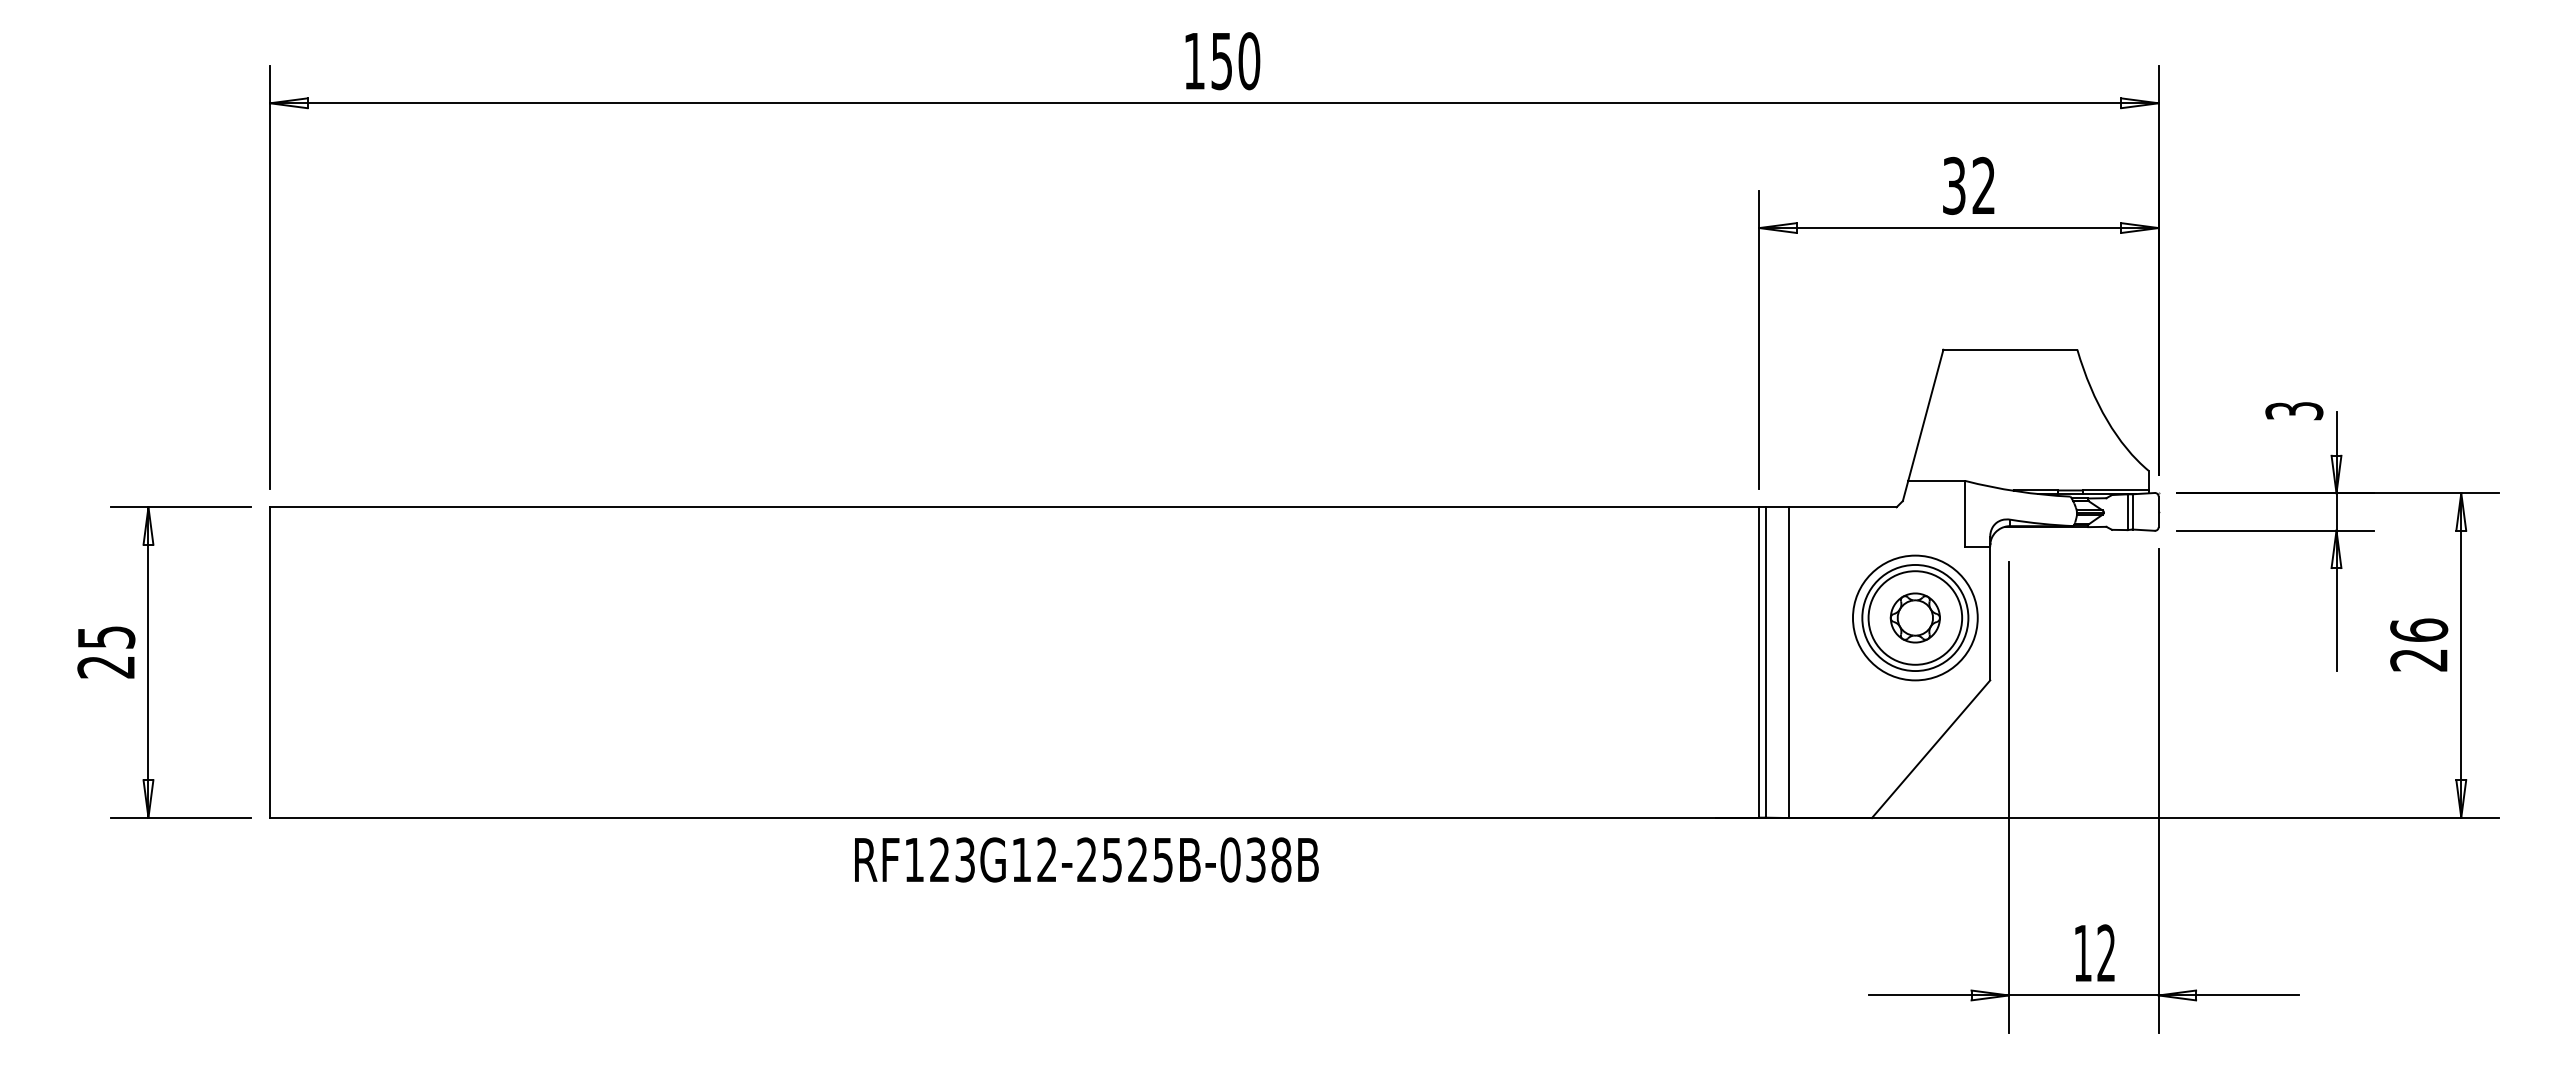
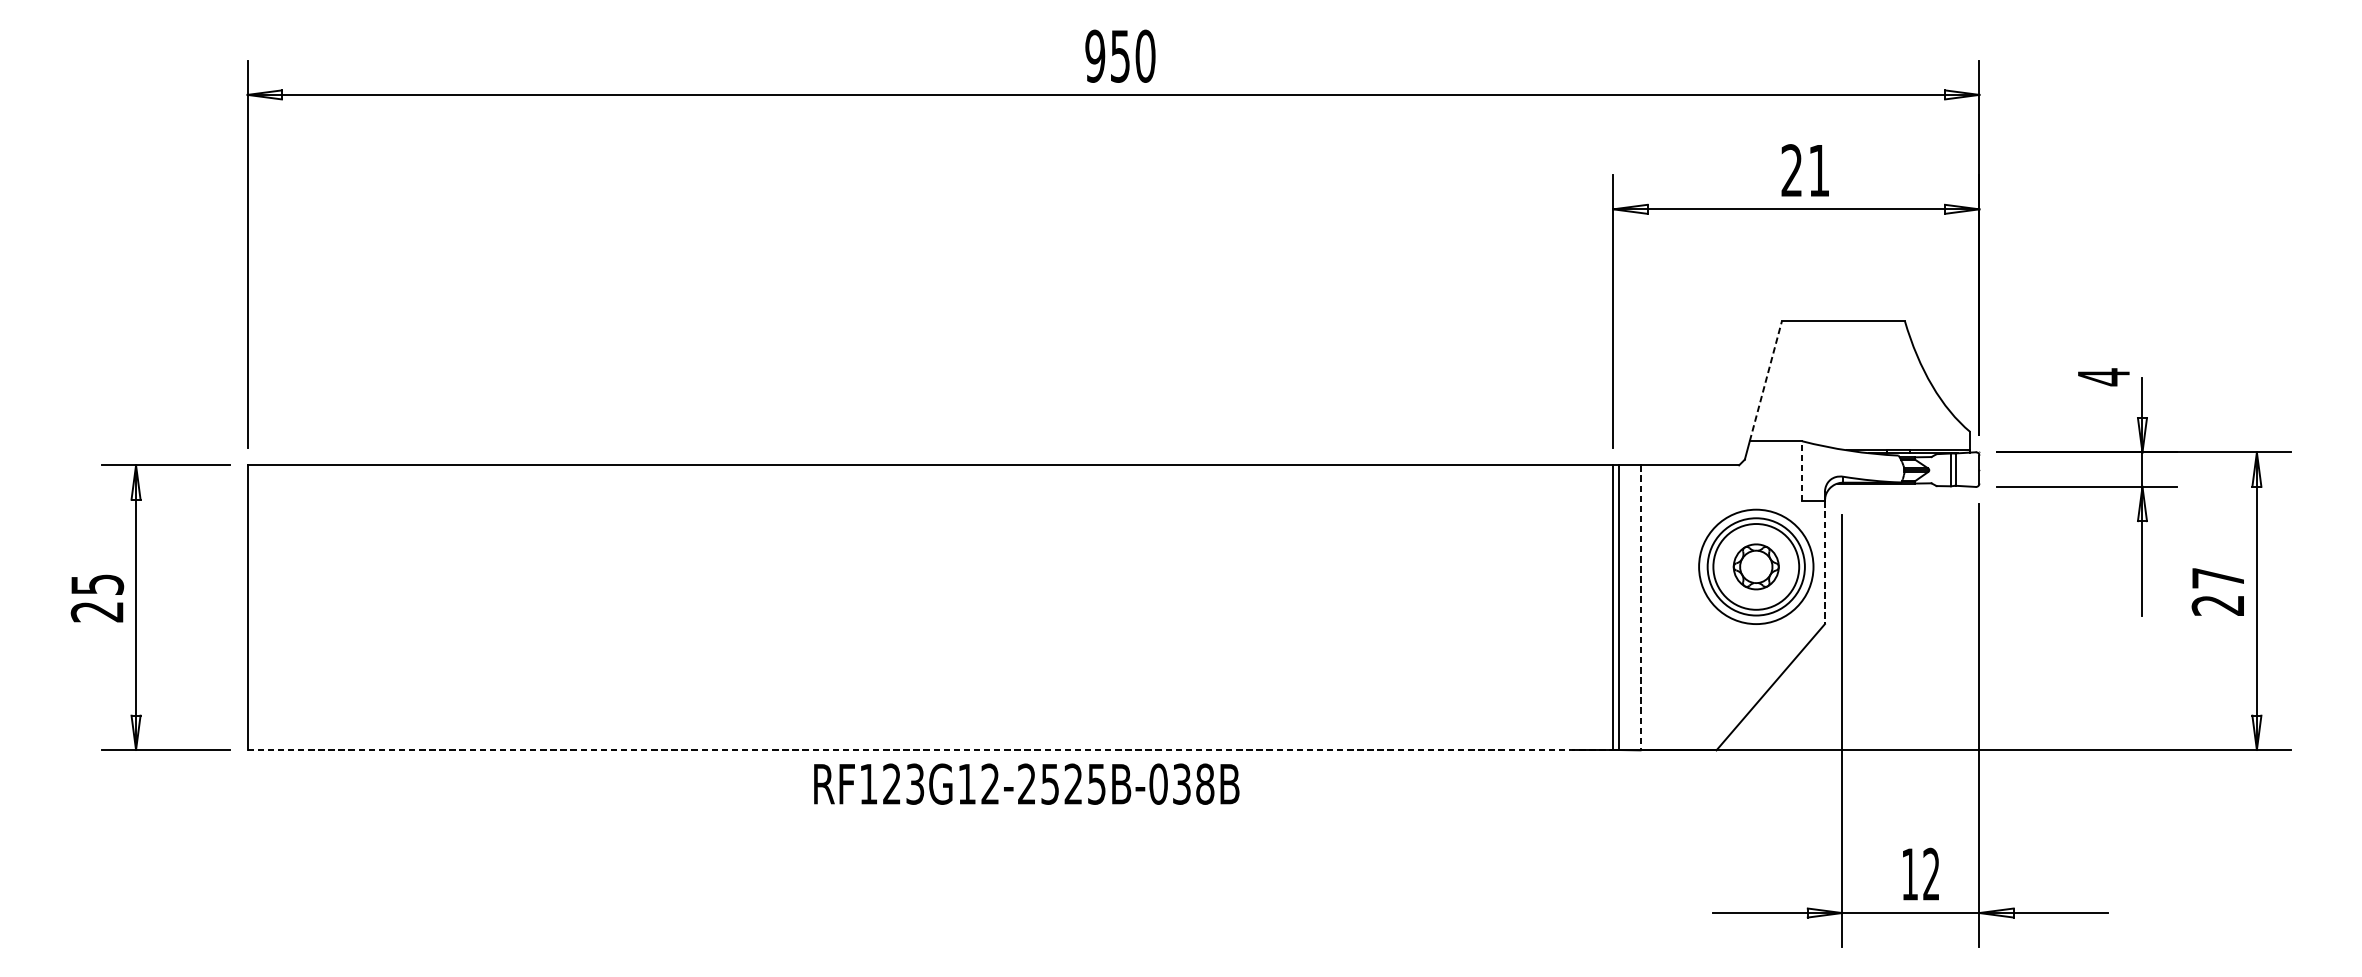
text: (1194, 61) -> (1095, 56), 150 -> 950
text: (1968, 185) -> (1805, 170), 32 -> 21
text: (2294, 411) -> (2103, 377), 3 -> 4
line: (1925, 415) -> (1765, 381), solid -> dashed
line: (1965, 513) -> (1802, 471), solid -> dashed
line: (1990, 613) -> (1825, 562), solid -> dashed
text: (2419, 629) -> (2218, 577), 26 -> 27
line: (1789, 663) -> (1640, 608), solid -> dashed
line: (1014, 817) -> (930, 749), solid -> dashed
text: (1086, 859) -> (1026, 783), moved

